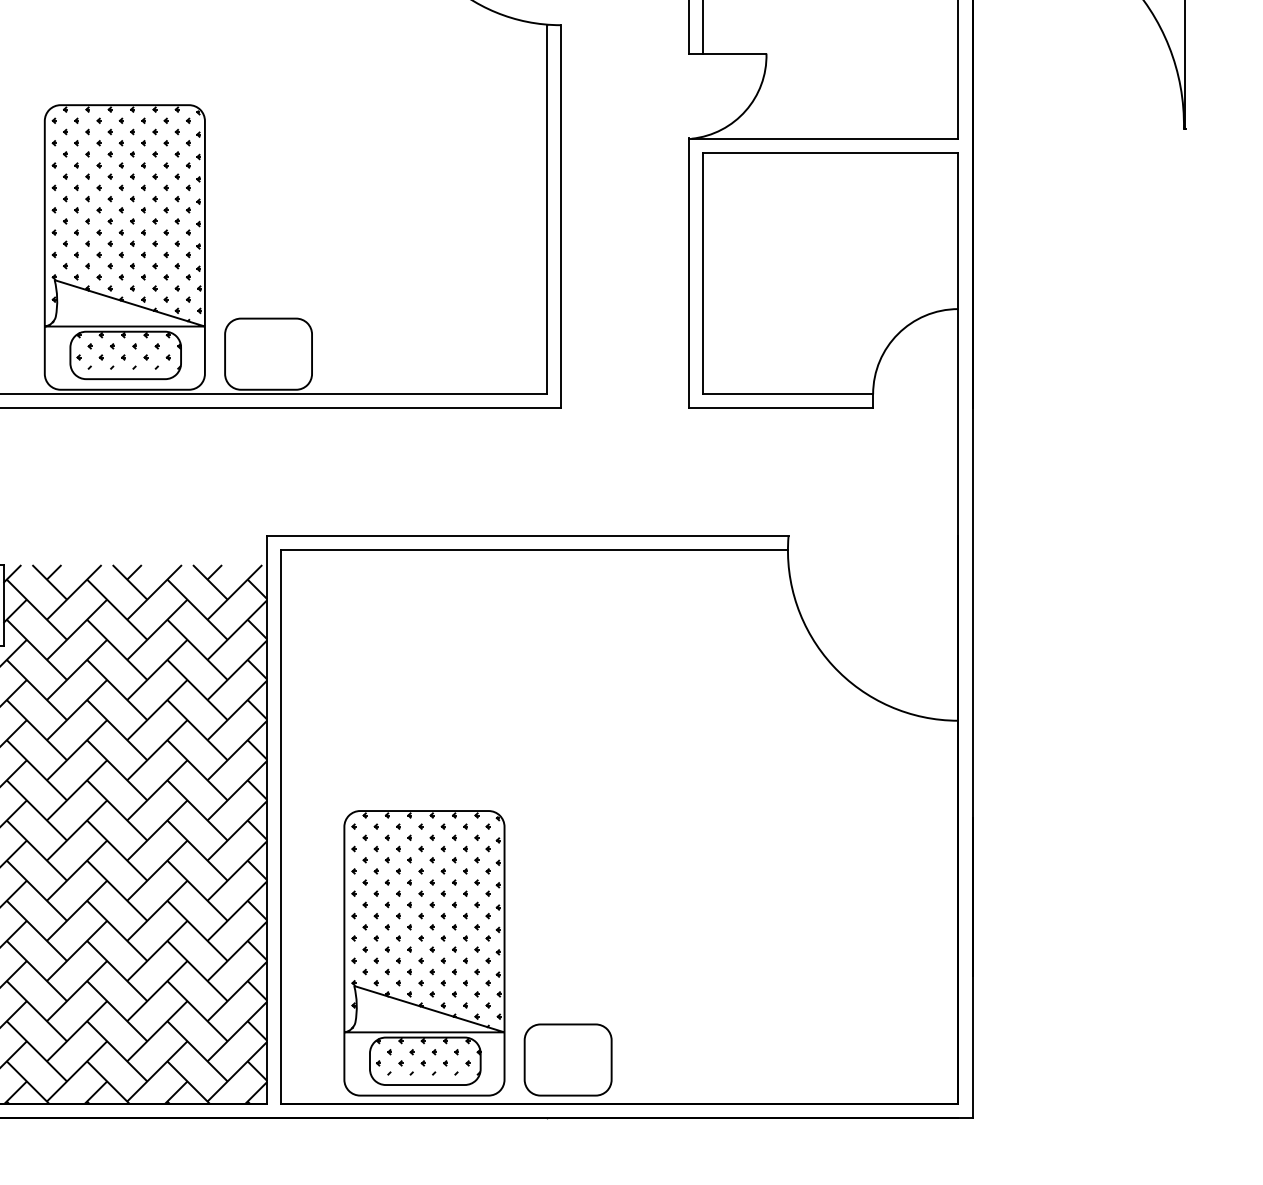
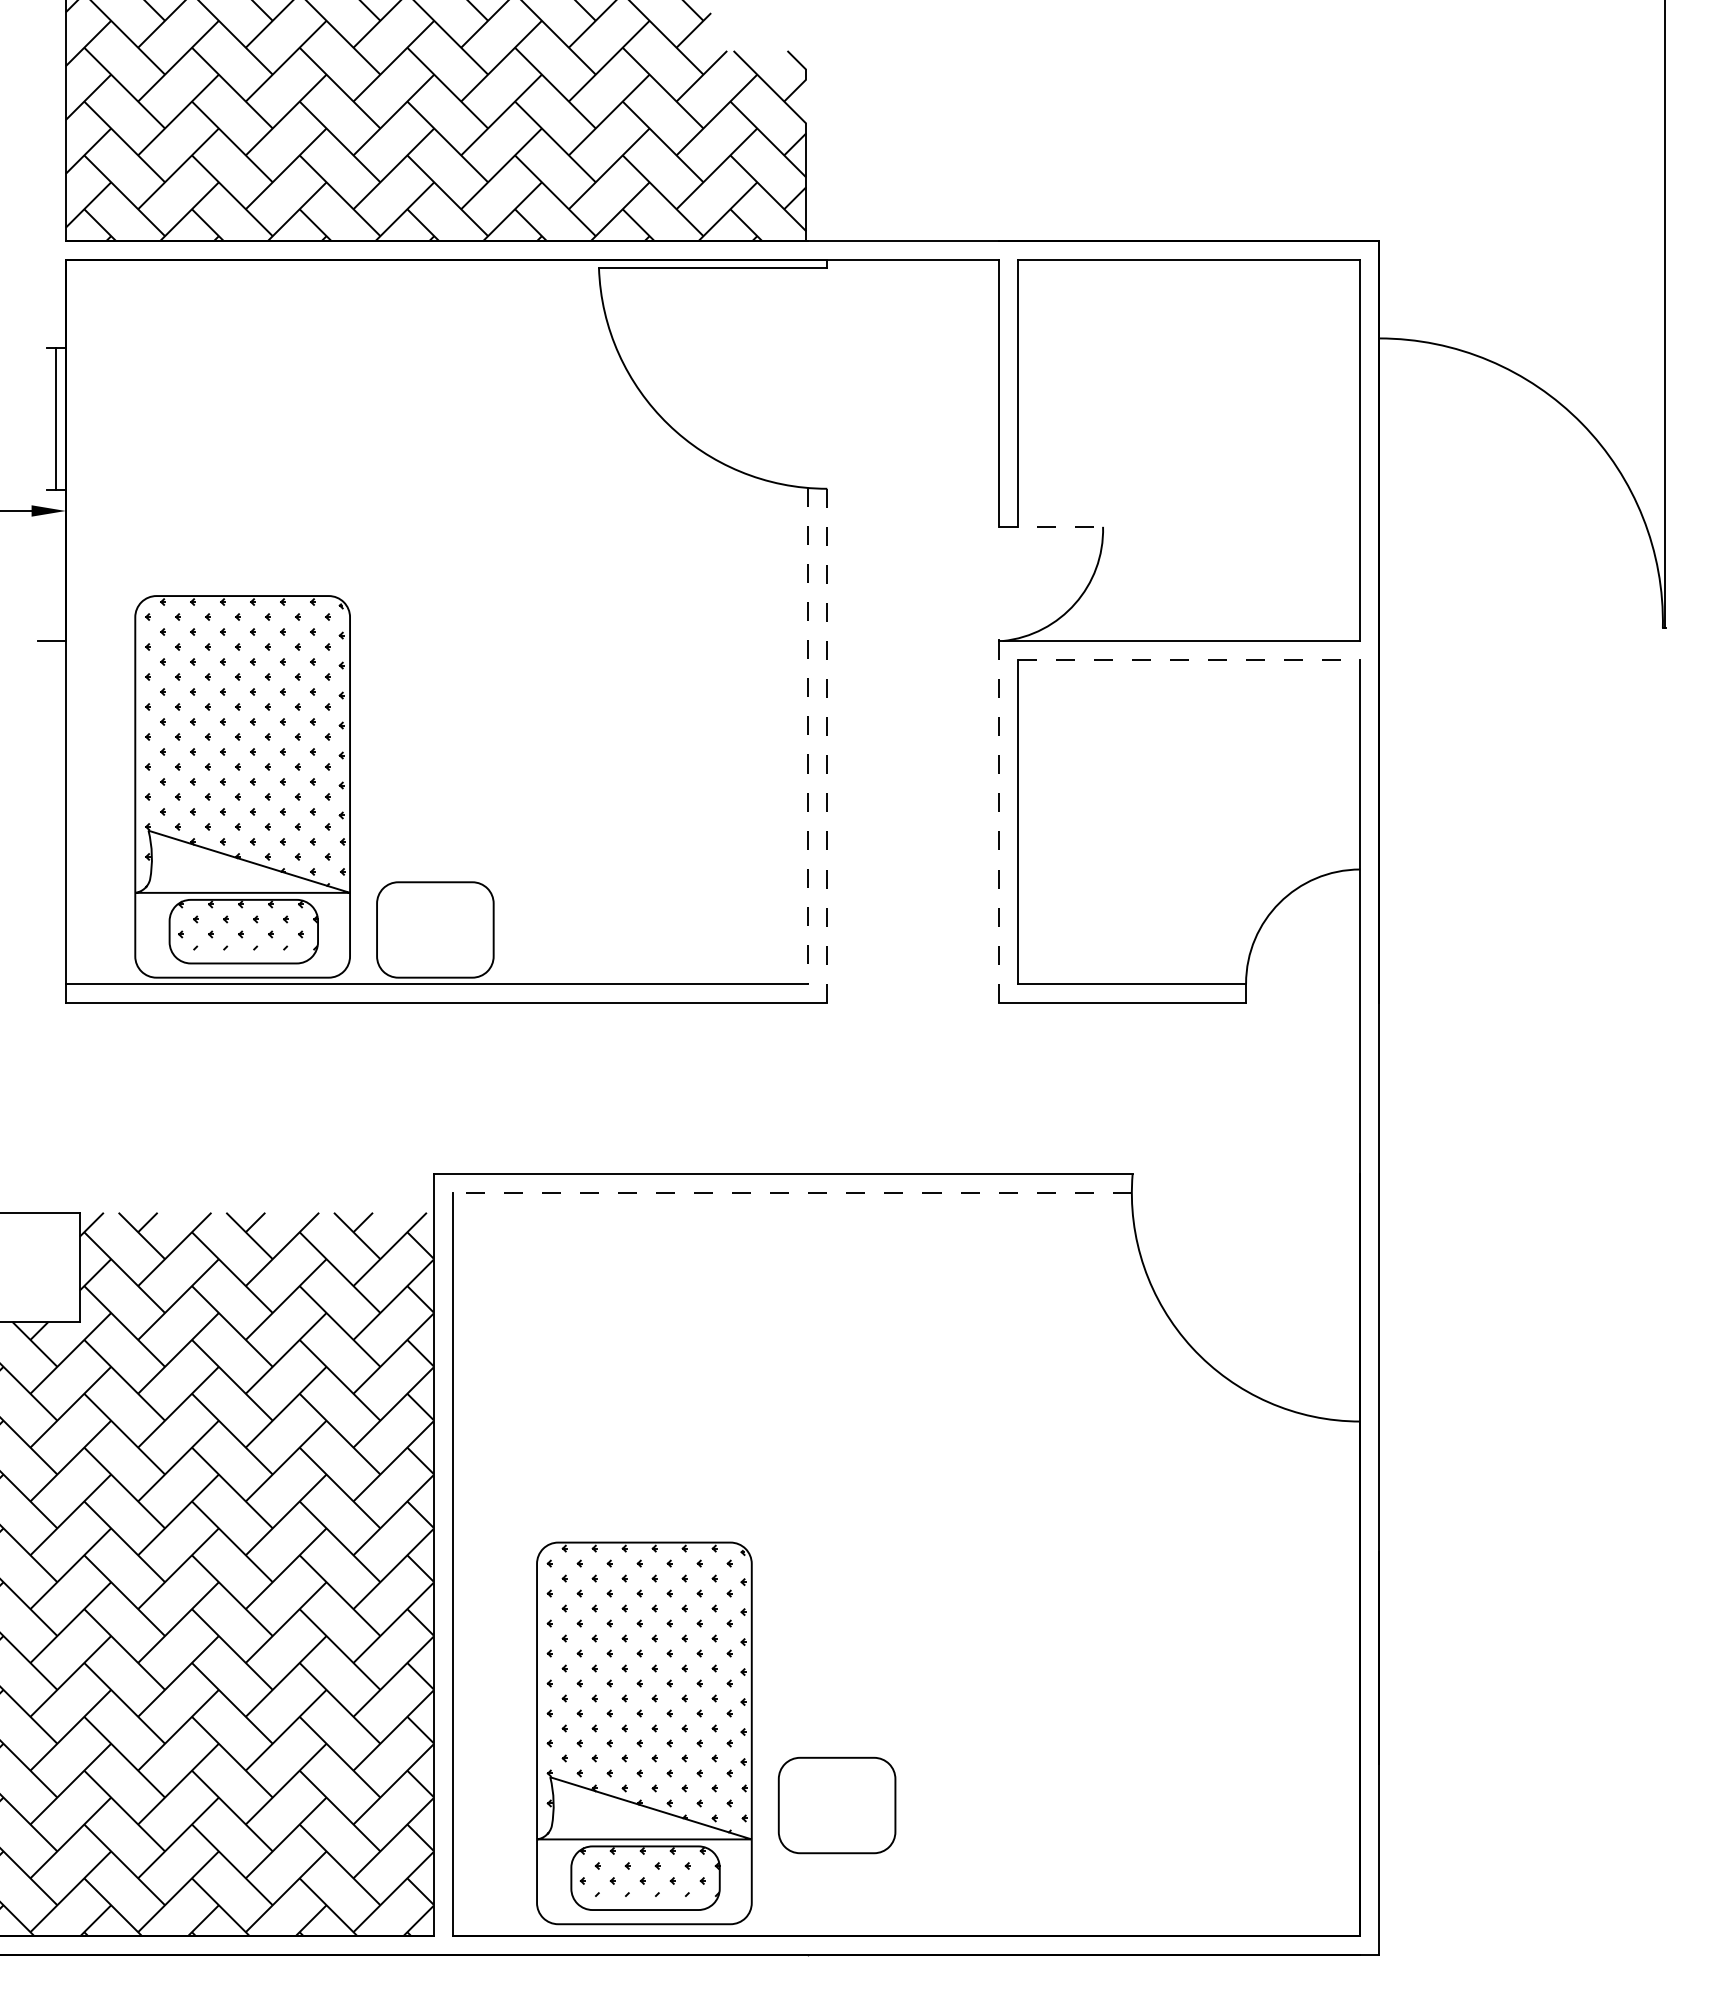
line: (728, 53) -> (1051, 526), solid -> dashed
line: (830, 153) -> (1189, 660), solid -> dashed
line: (546, 209) -> (808, 735), solid -> dashed
line: (560, 216) -> (827, 745), solid -> dashed
line: (688, 273) -> (998, 821), solid -> dashed
line: (534, 550) -> (792, 1193), solid -> dashed
part: (567, 1060) -> (836, 1805), moved

